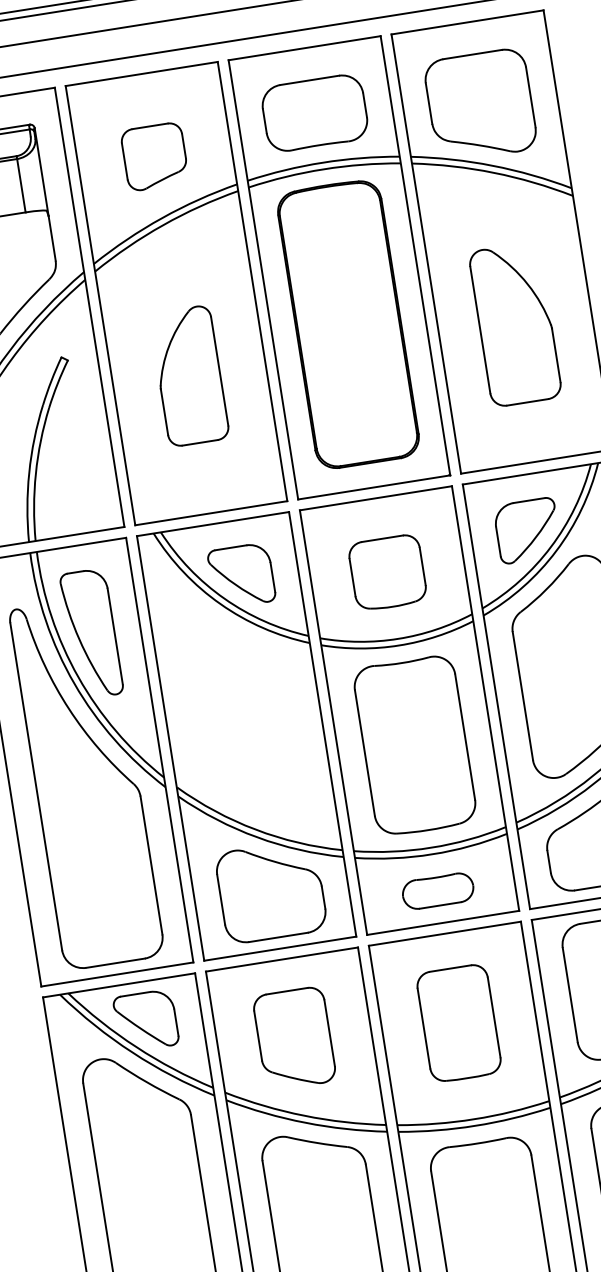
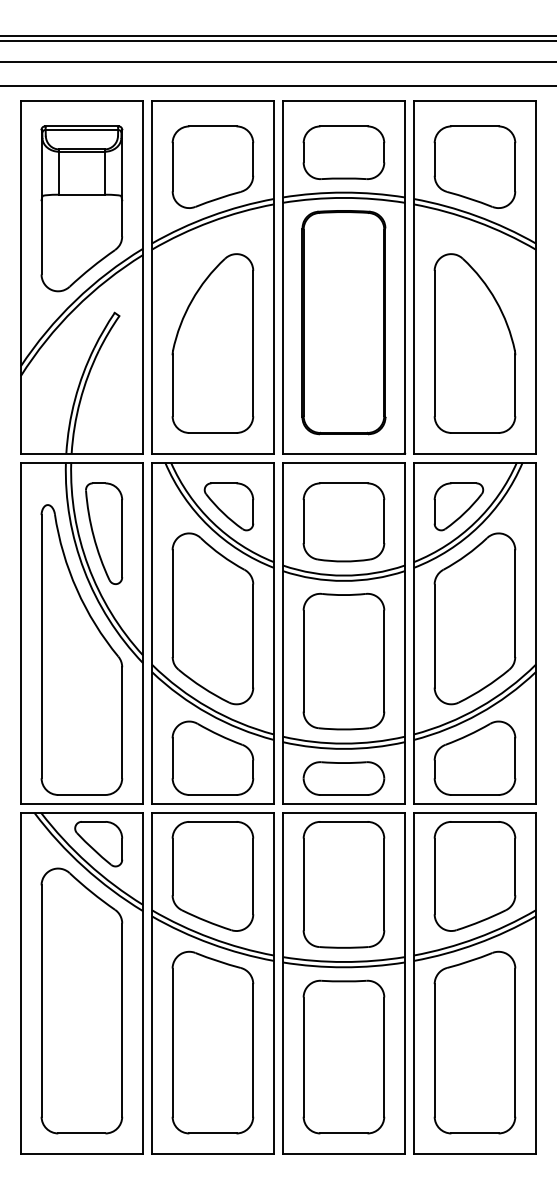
part: (154, 156) -> (212, 166), size x1.67
part: (514, 324) -> (474, 343), size x1.43
part: (189, 376) -> (212, 343), size x1.67
part: (387, 572) -> (343, 522), size x1.43
part: (243, 718) -> (212, 618), added
part: (437, 891) -> (343, 778), size x1.43
part: (458, 1023) -> (343, 884), size x1.43
part: (294, 1038) -> (212, 876), size x1.43

